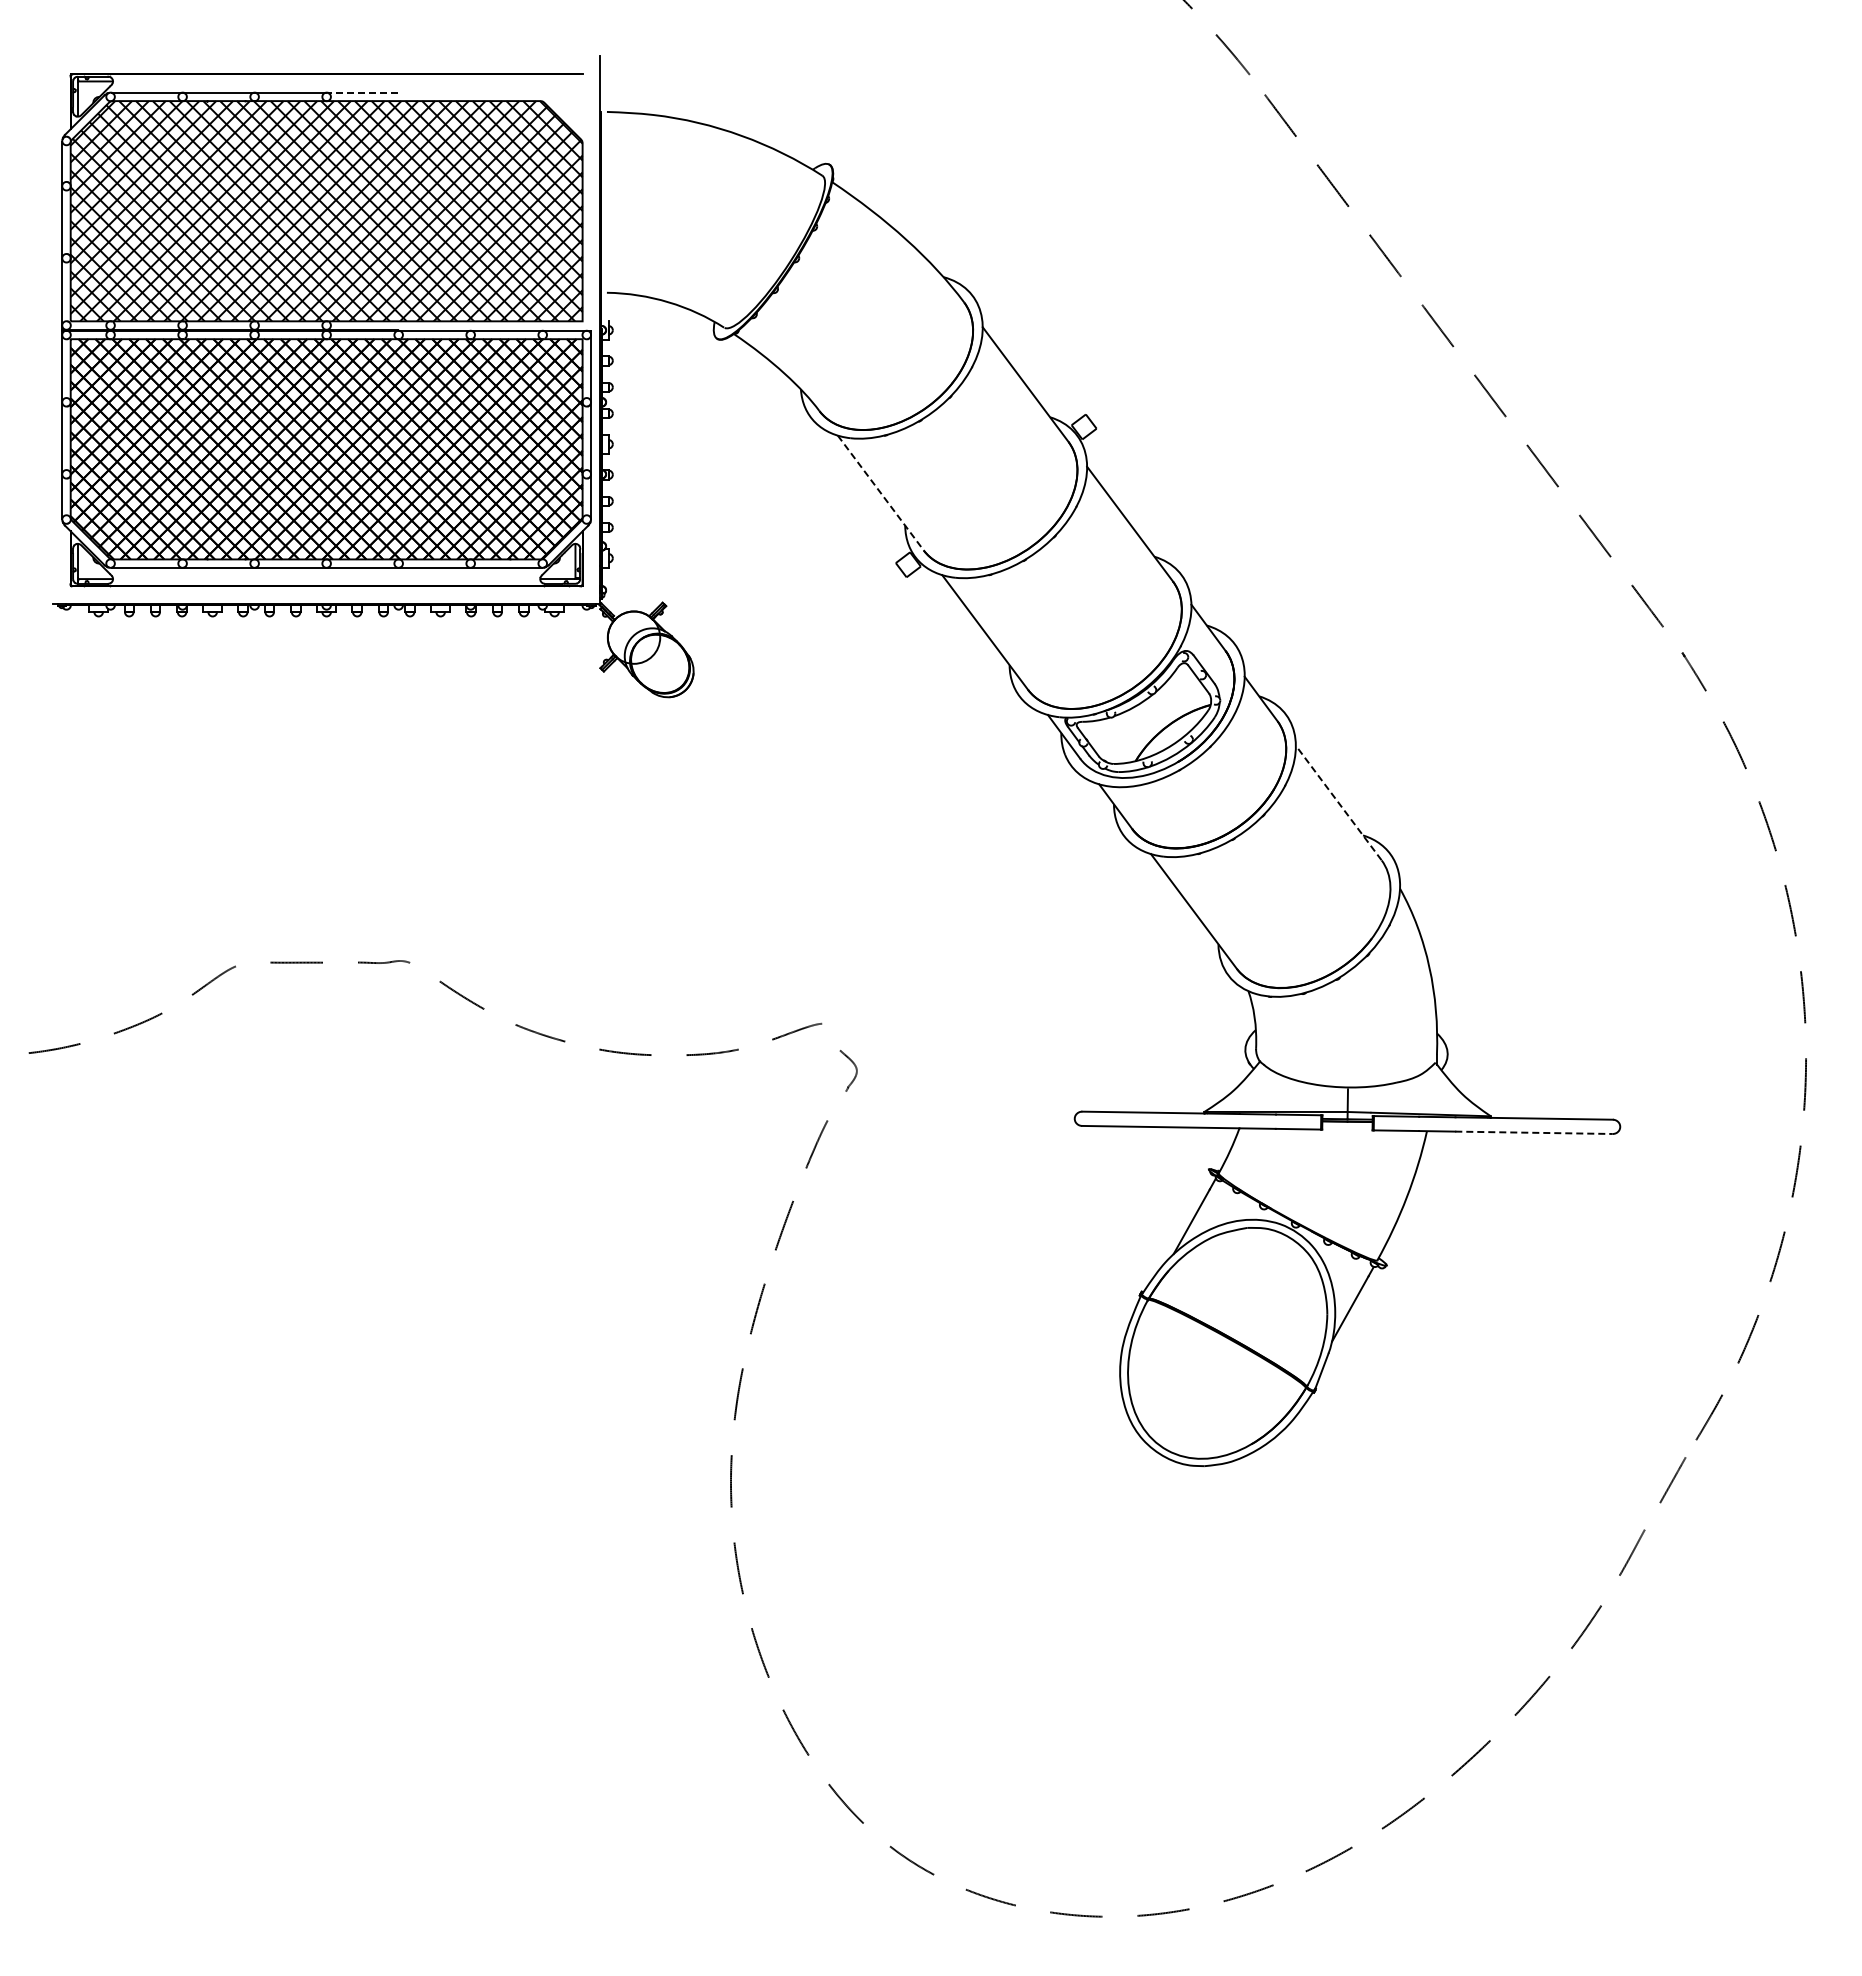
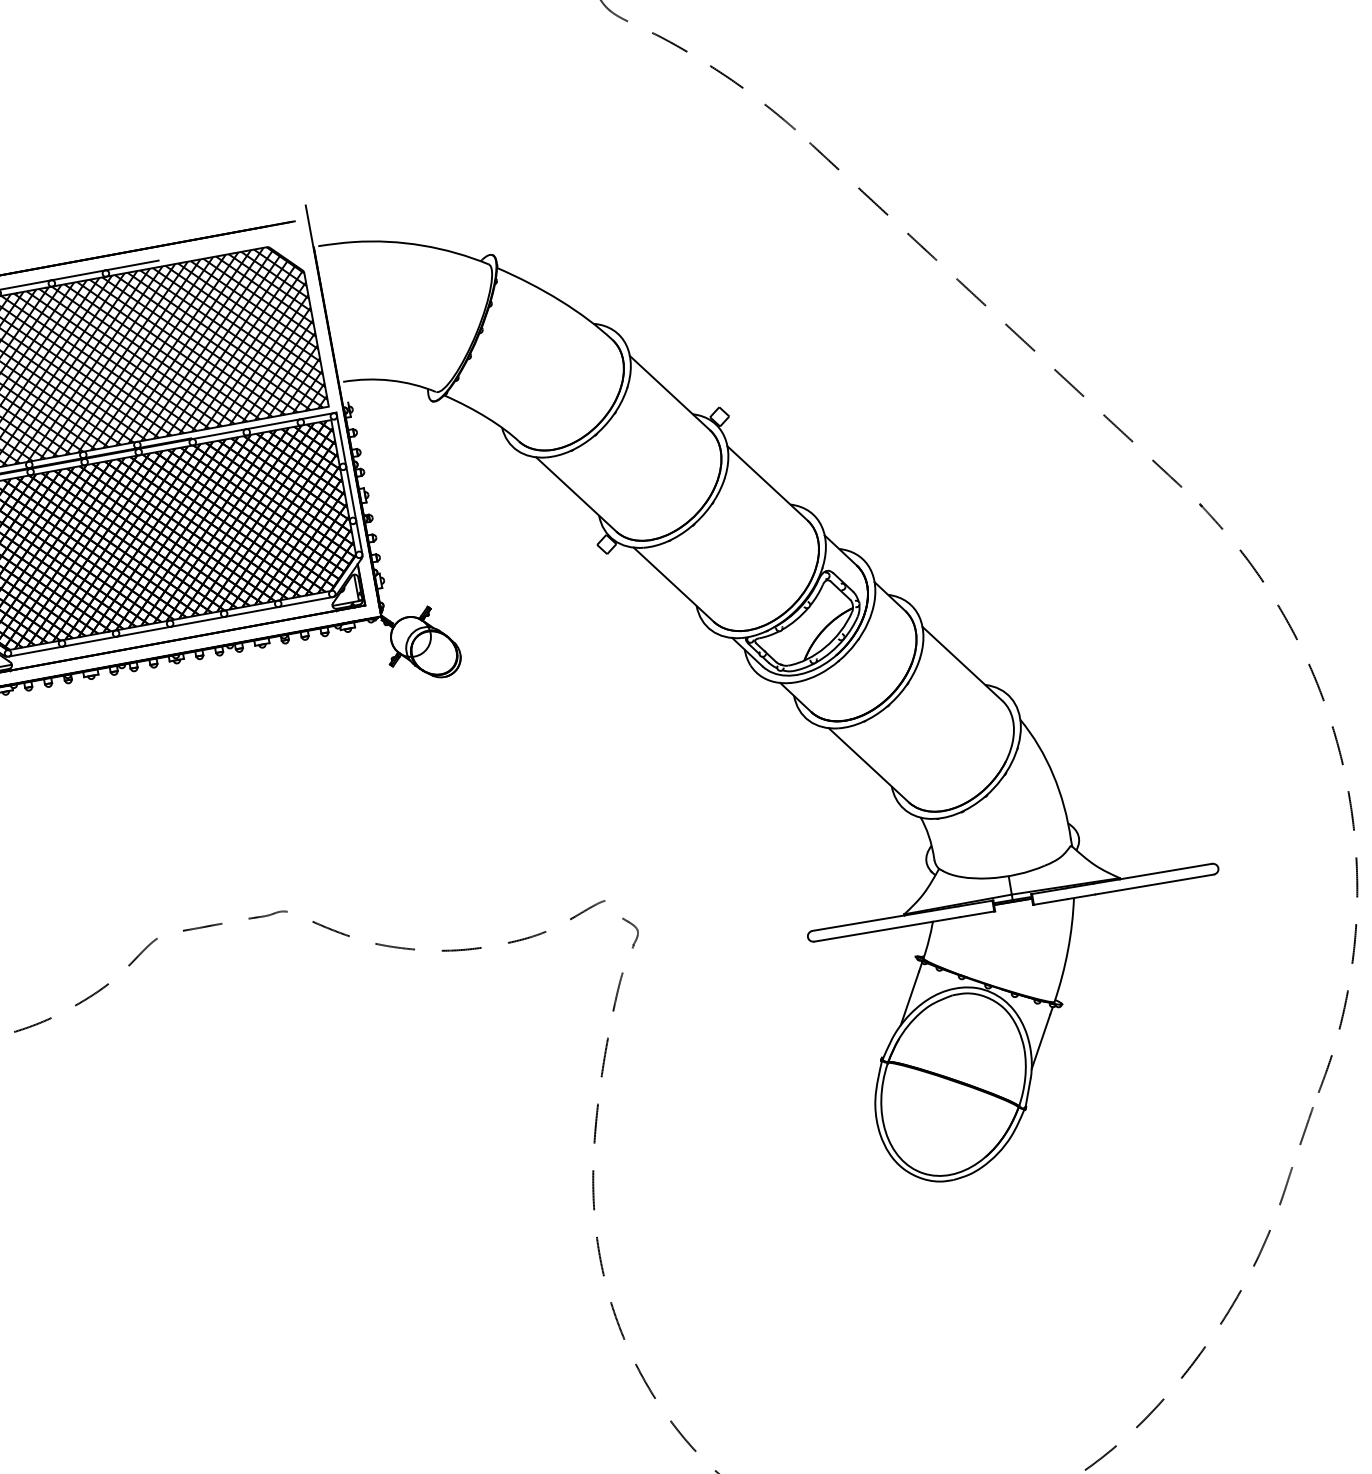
line: (362, 92) -> (132, 265), dashed -> solid
line: (880, 493) -> (576, 494), dashed -> solid
line: (1338, 802) -> (962, 663), dashed -> solid
line: (1533, 1132) -> (1154, 884), dashed -> solid

